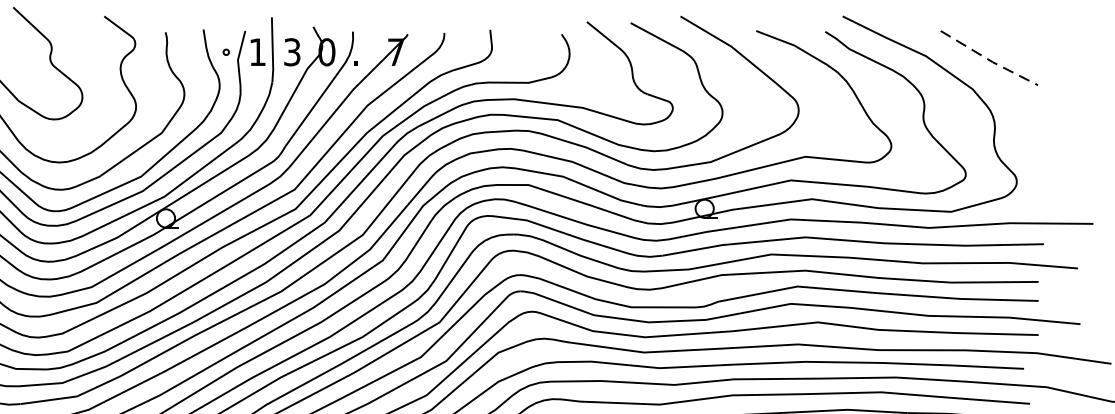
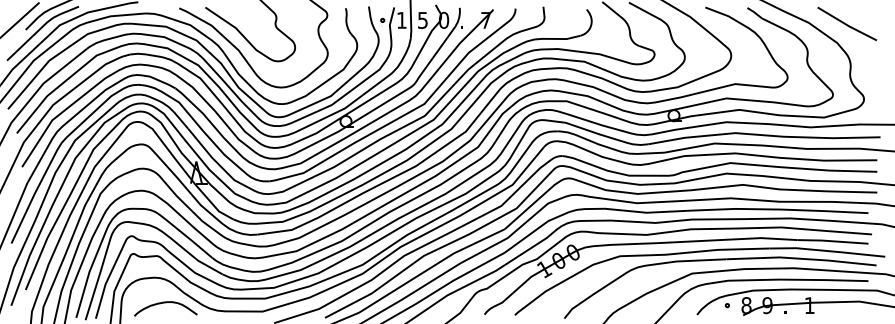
text: (291, 50) -> (422, 19), 3 -> 5
line: (989, 60) -> (847, 25), dashed -> solid

